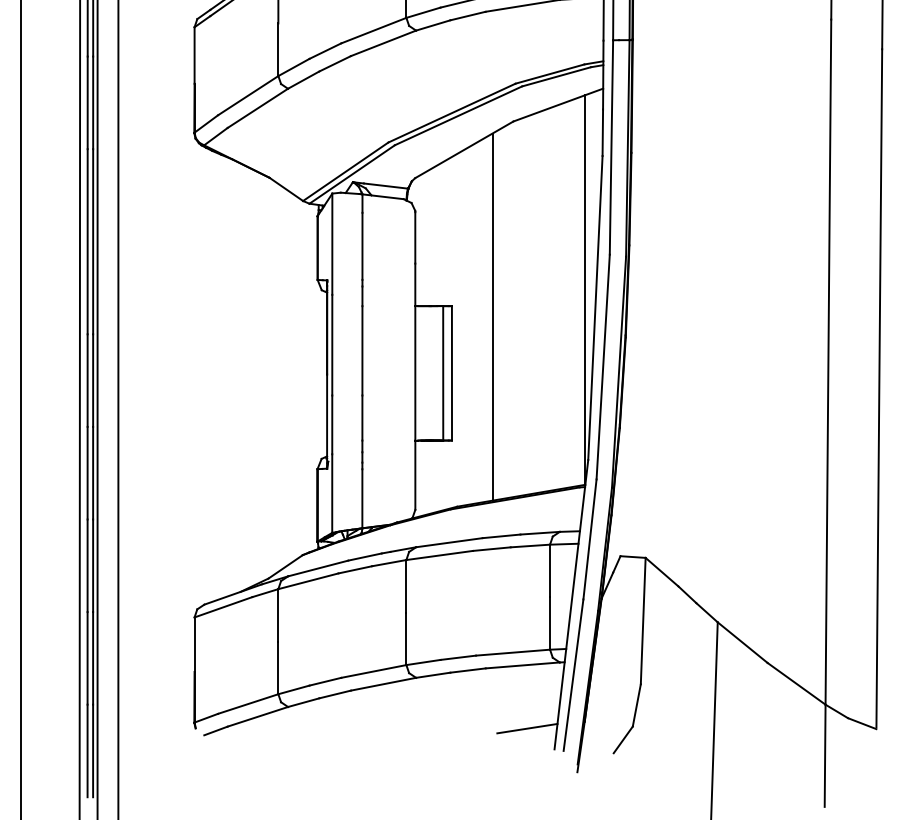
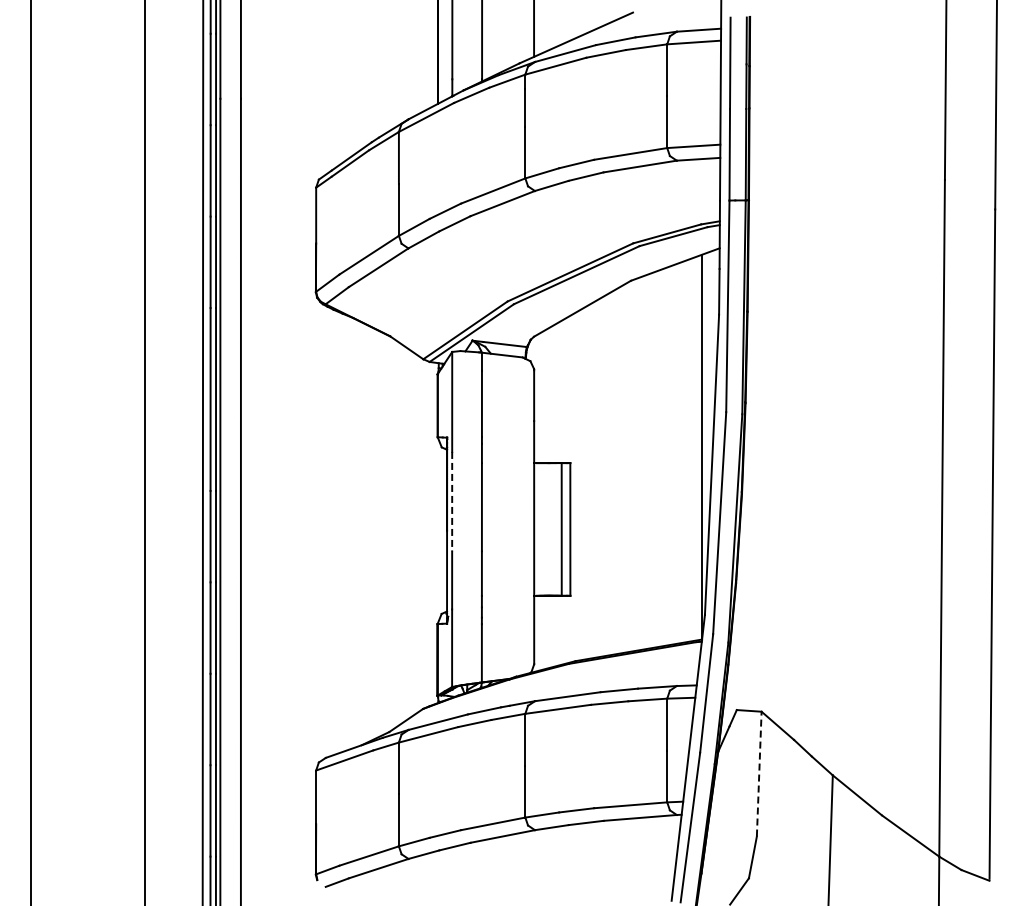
line: (492, 316) -> (610, 473), removed
line: (332, 345) -> (452, 501), solid -> dashed
line: (643, 620) -> (759, 773), solid -> dashed
line: (527, 727) -> (644, 879), removed

